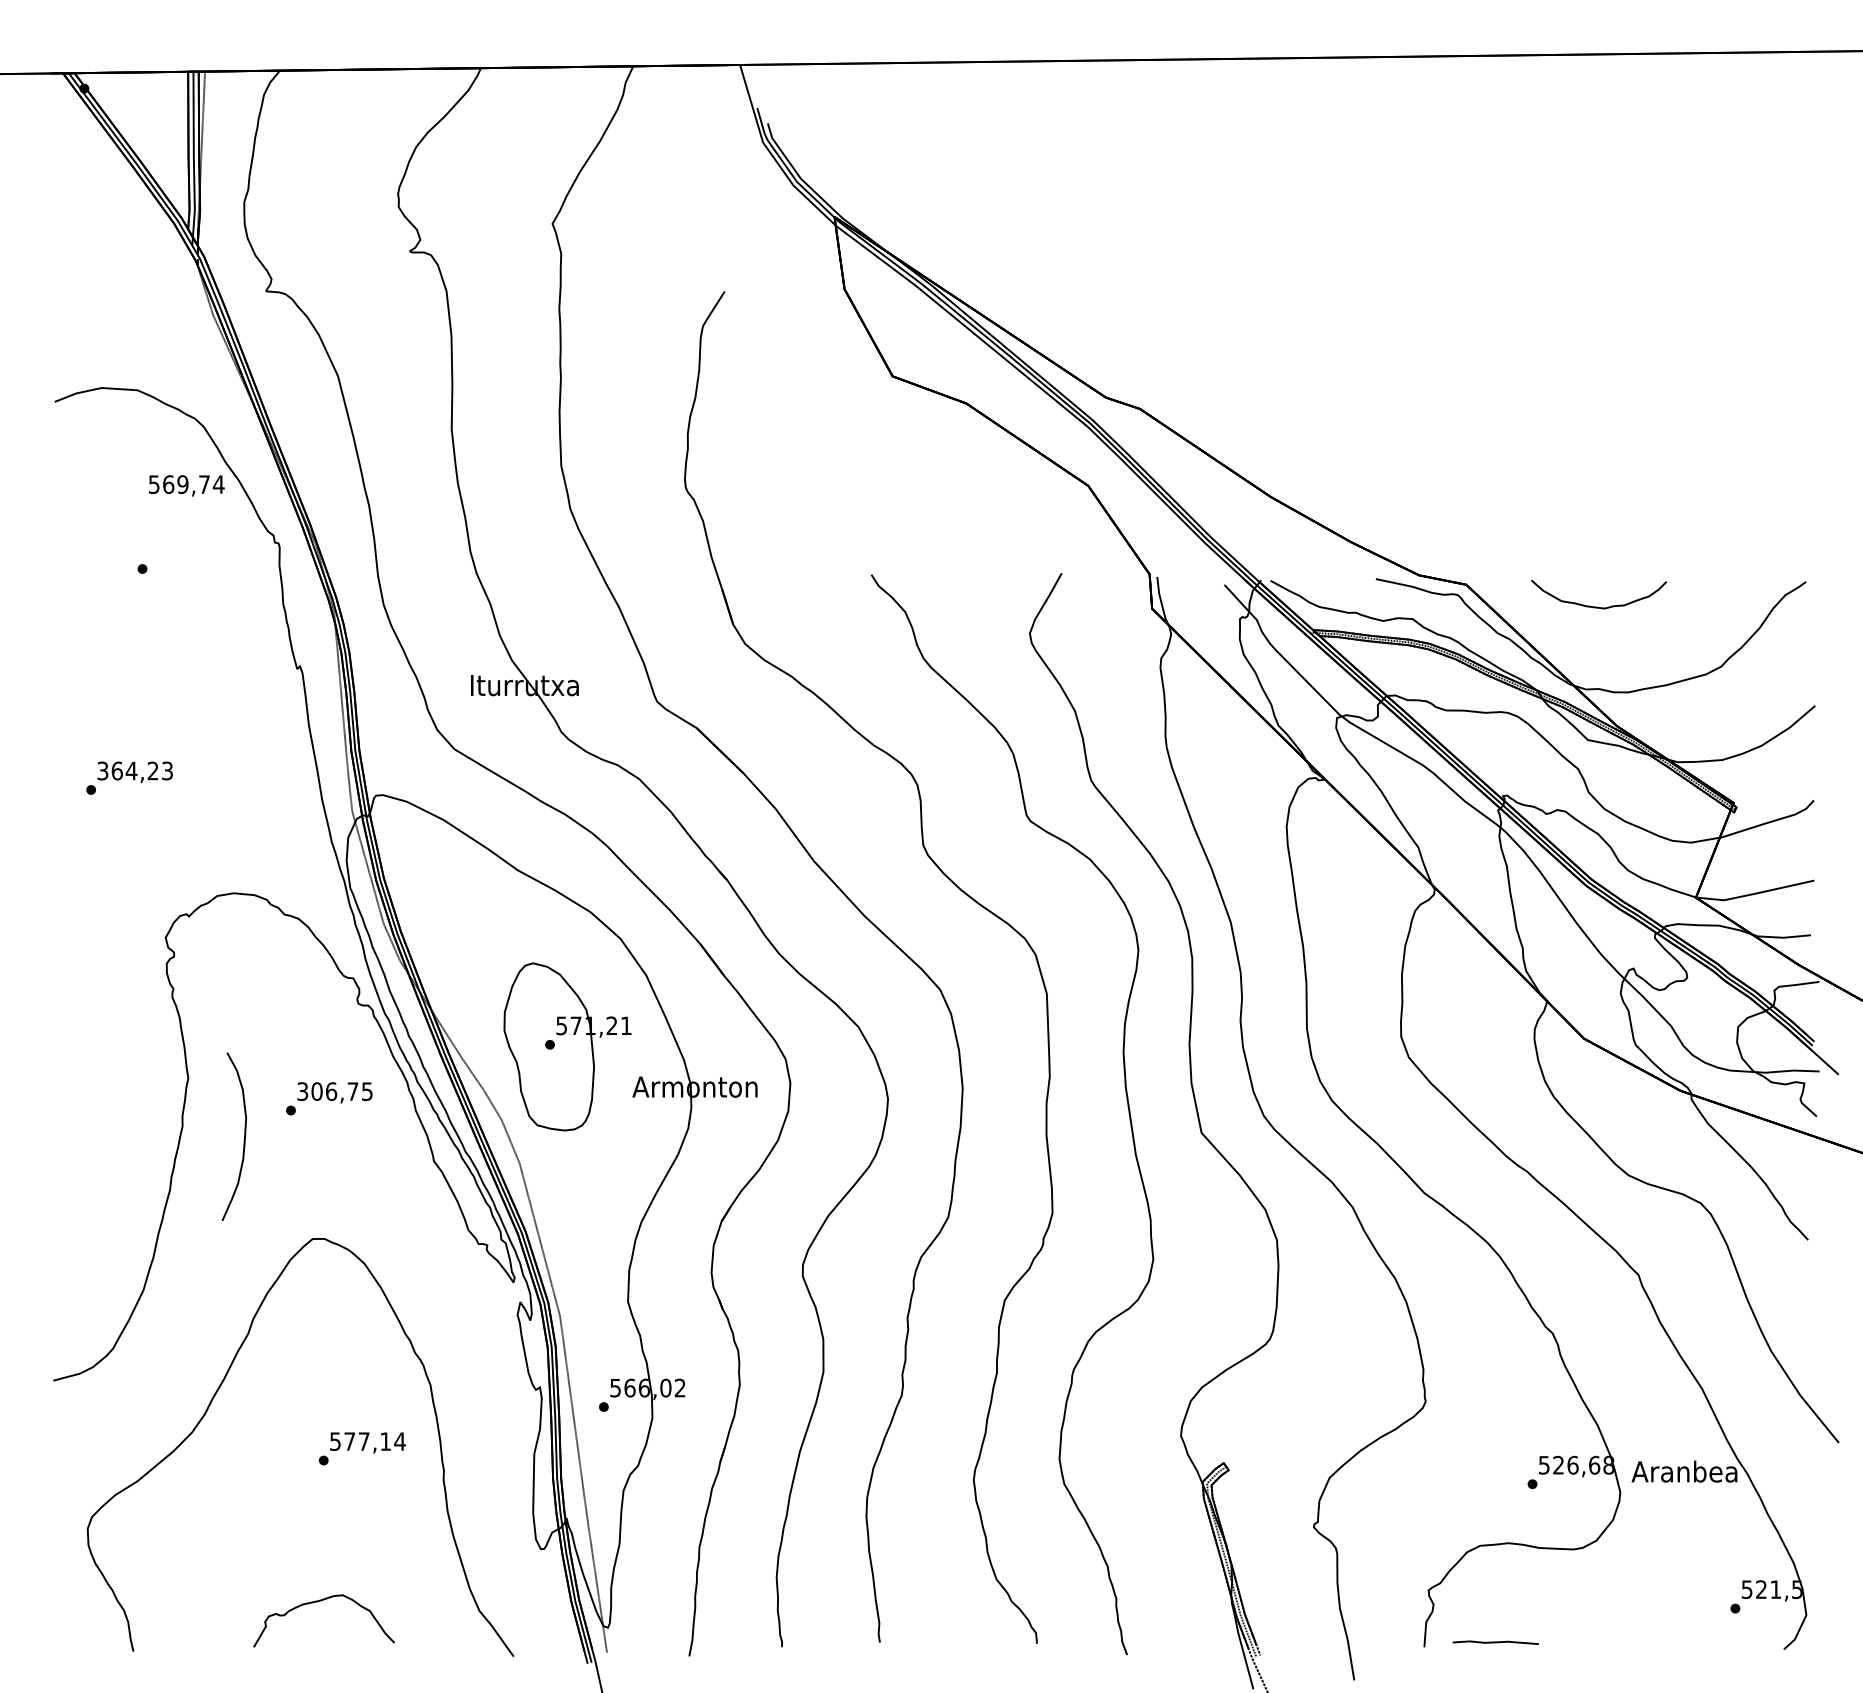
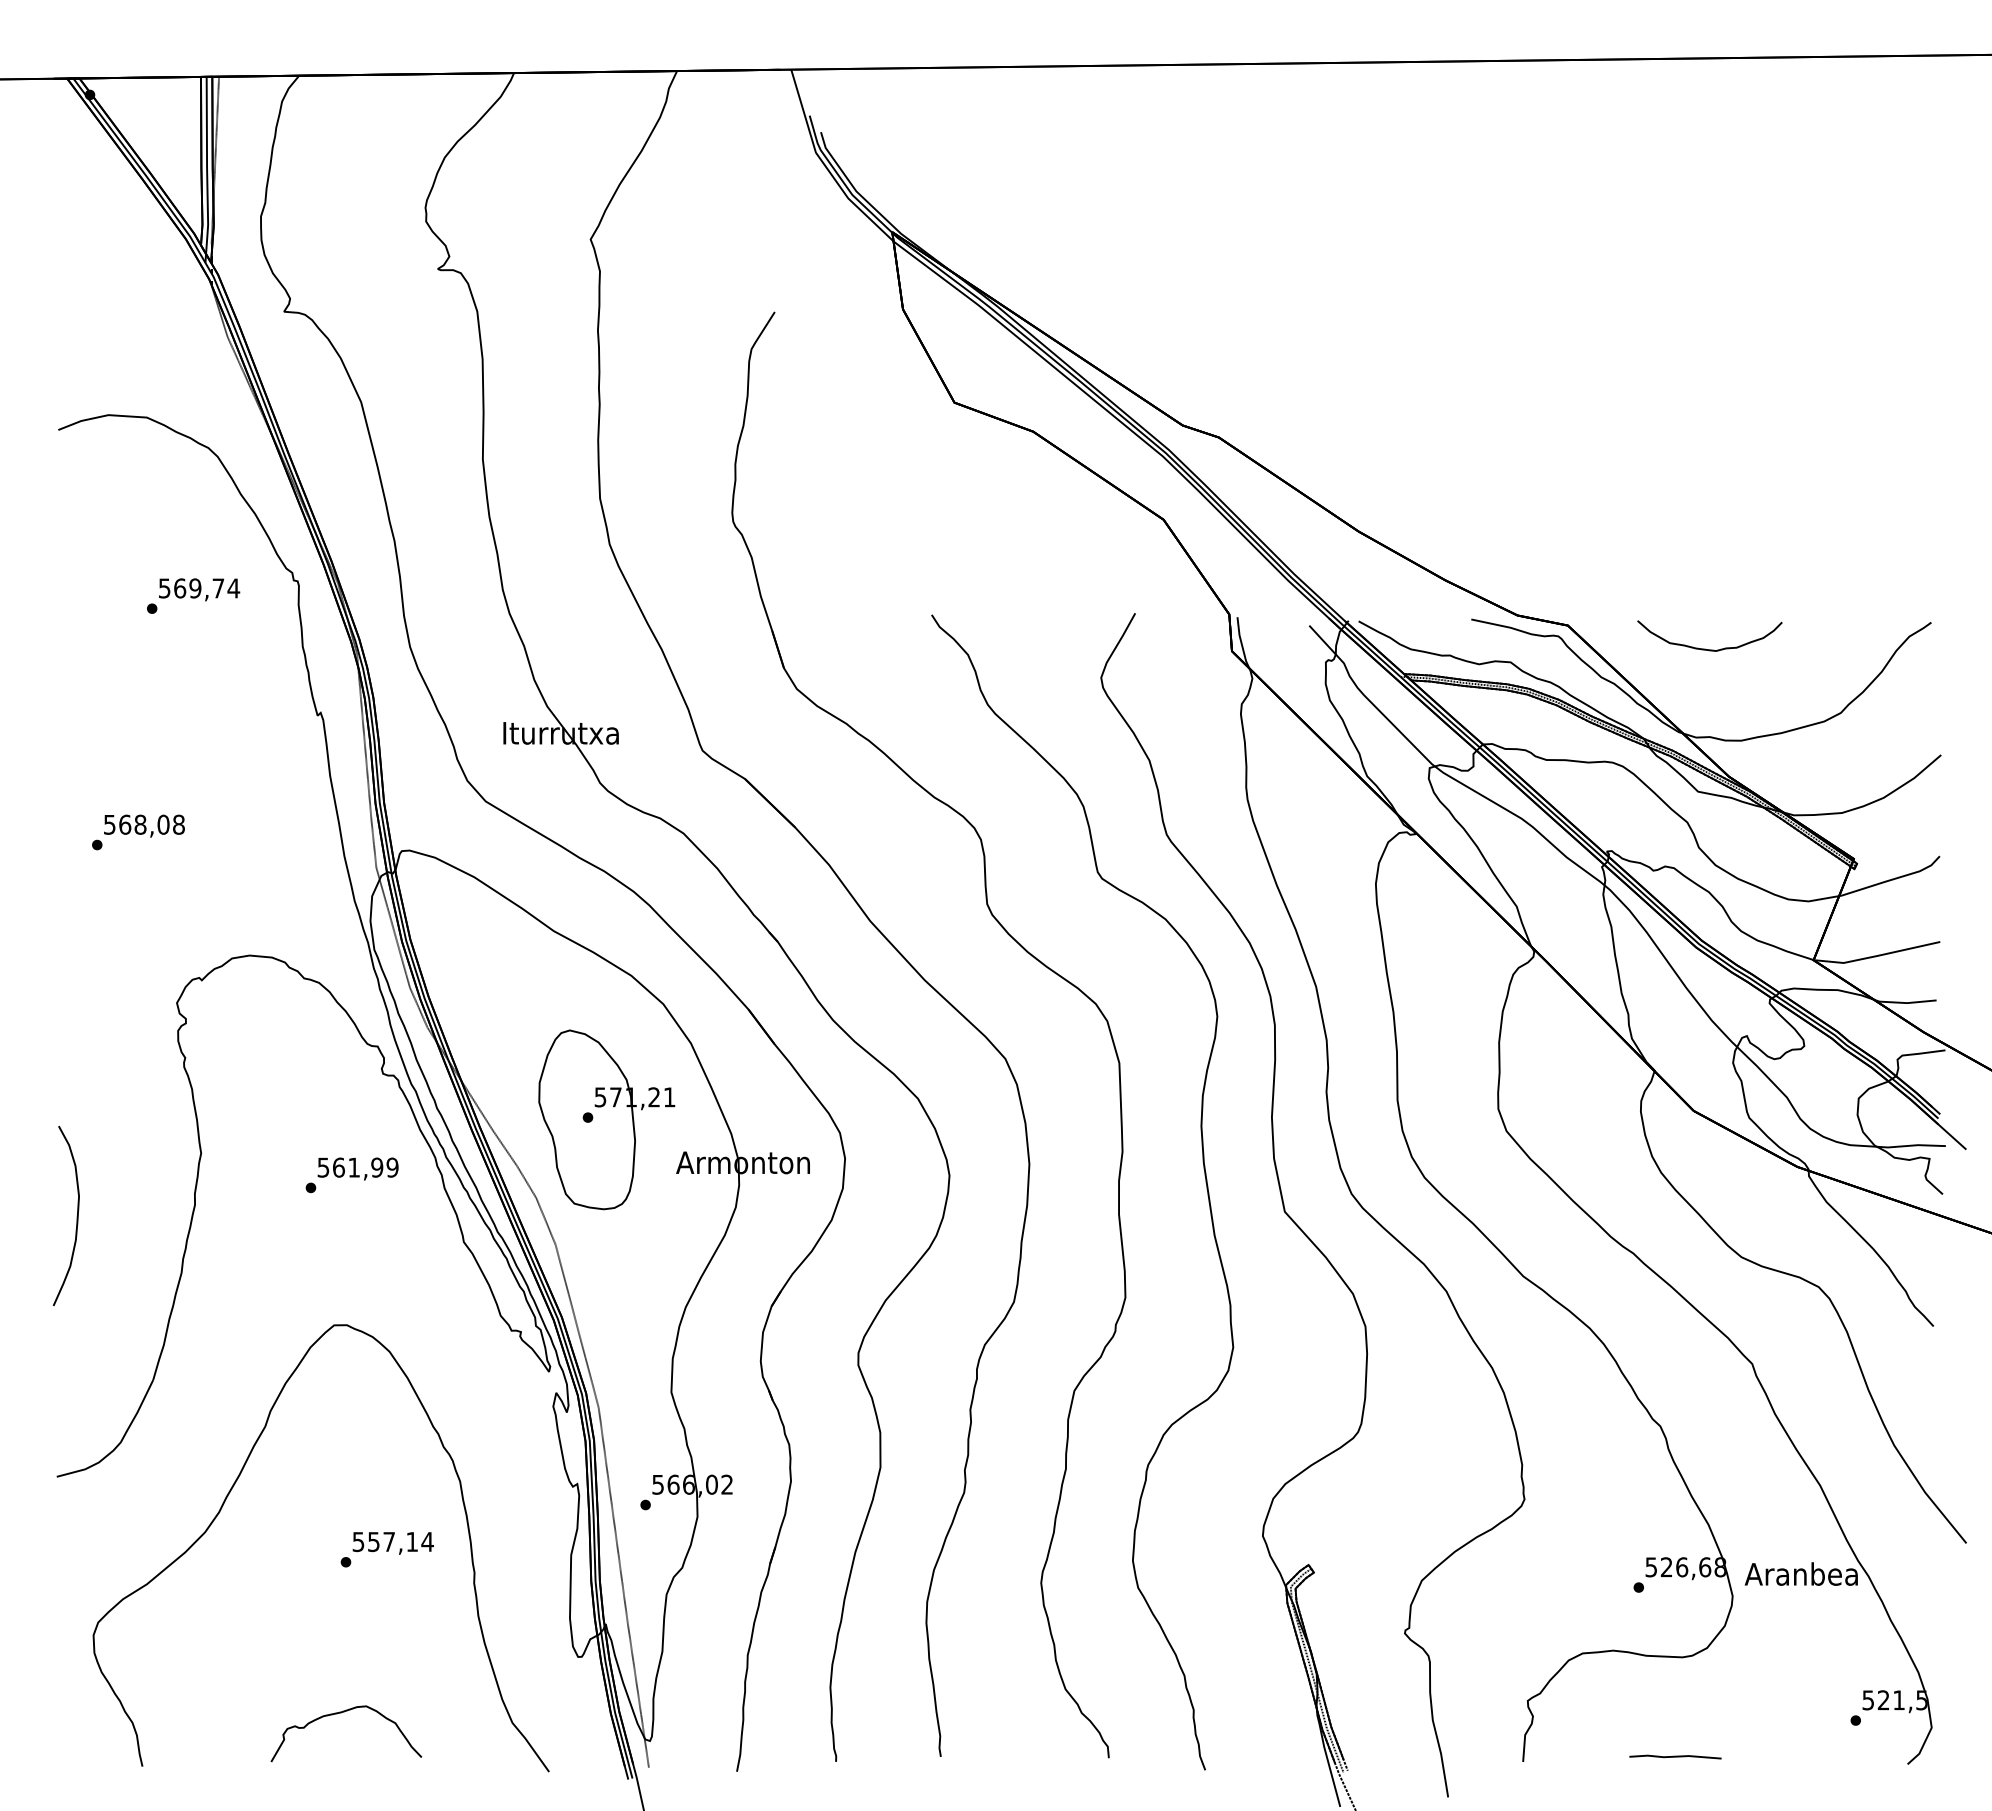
text: (186, 485) -> (199, 589), moved
text: (135, 770) -> (144, 824), 364,23 -> 568,08
text: (335, 1091) -> (358, 1167), 306,75 -> 561,99
curve: (243, 1137) -> (76, 1216), moved
text: (349, 1442) -> (373, 1542), 577,14 -> 557,14
line: (1495, 1642) -> (1675, 1756), moved

